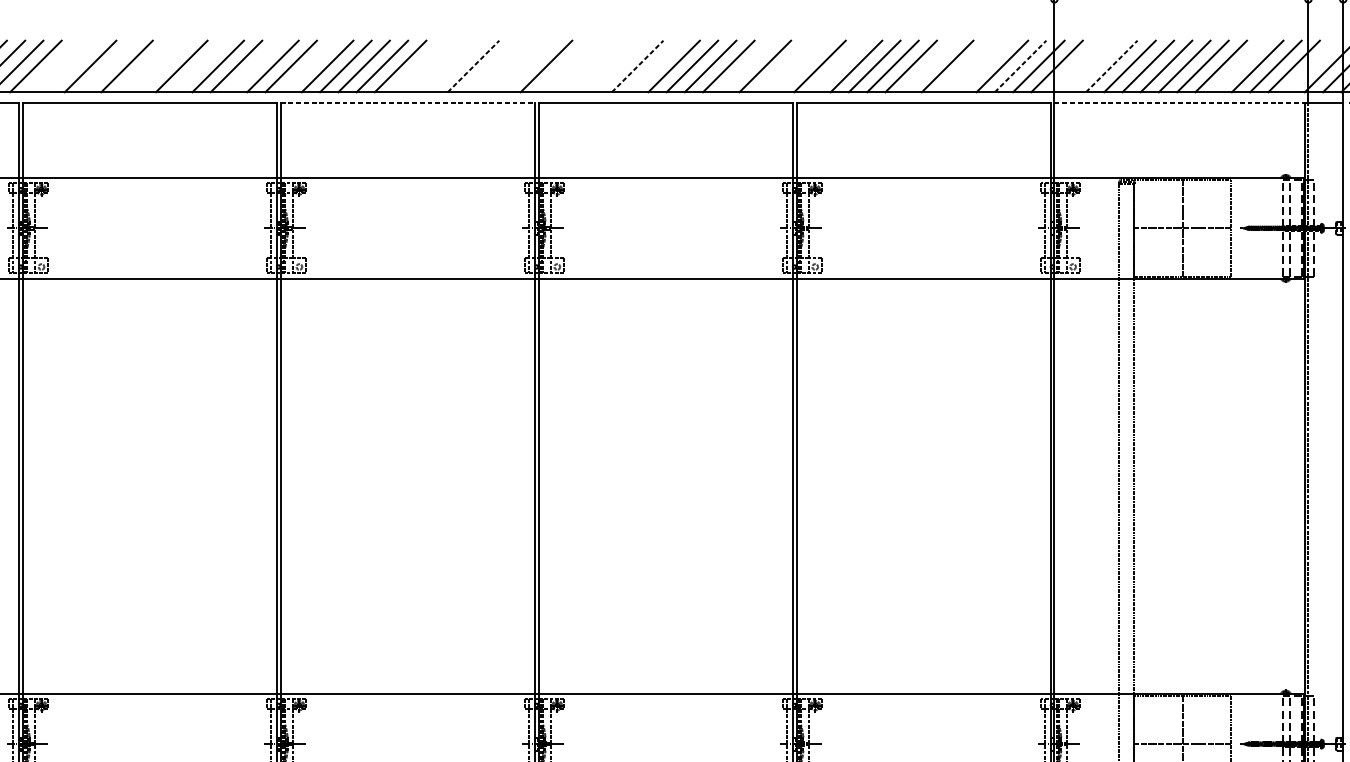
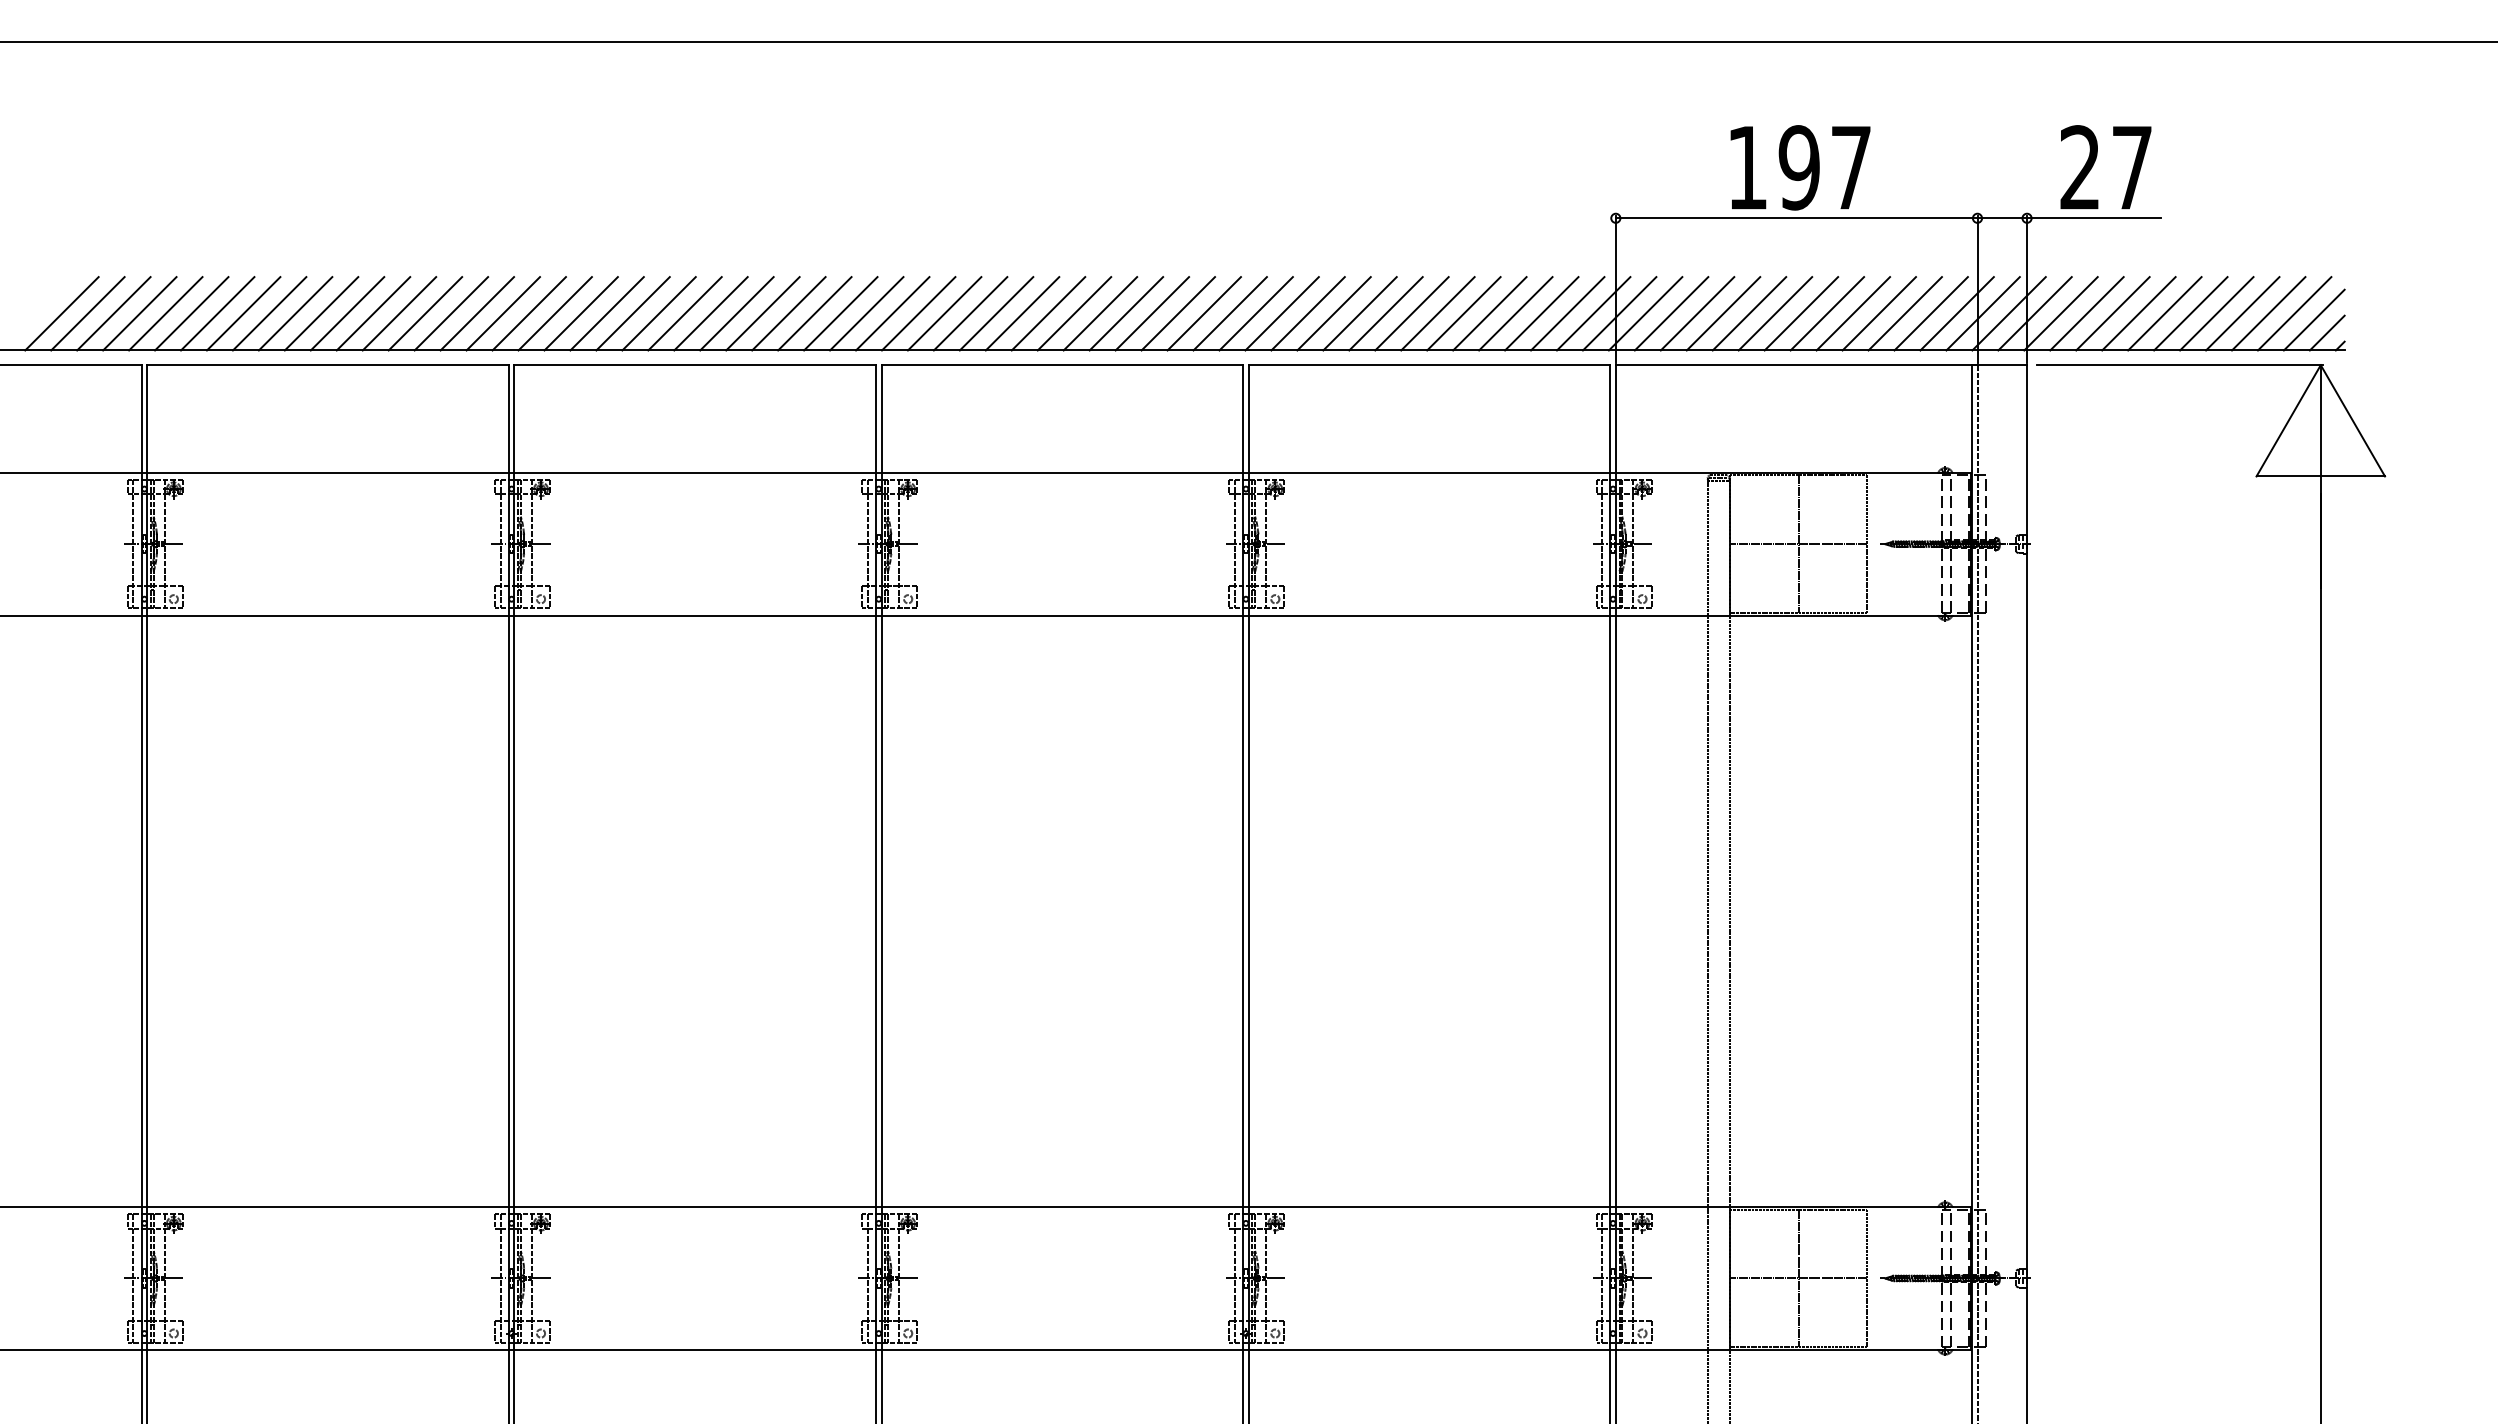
line: (53, 66) -> (191, 313), added
line: (72, 66) -> (217, 313), added
line: (108, 66) -> (269, 313), added
line: (145, 66) -> (321, 313), added
line: (163, 66) -> (347, 313), added
line: (200, 66) -> (399, 313), added
line: (254, 66) -> (477, 313), added
line: (308, 66) -> (554, 313), added
line: (418, 66) -> (710, 313), added
line: (436, 66) -> (736, 313), added
line: (455, 66) -> (762, 313), added
line: (473, 66) -> (788, 313), dashed -> solid
line: (491, 66) -> (814, 313), added
line: (509, 66) -> (840, 313), added
line: (528, 66) -> (866, 313), added
line: (564, 66) -> (918, 313), added
line: (582, 66) -> (944, 313), added
line: (601, 66) -> (970, 313), added
line: (619, 66) -> (996, 313), added
line: (637, 66) -> (1022, 313), dashed -> solid
line: (655, 66) -> (1048, 313), added
line: (747, 66) -> (1178, 313), added
line: (783, 66) -> (1229, 313), added
line: (801, 66) -> (1255, 313), added
line: (837, 66) -> (1307, 313), added
line: (929, 66) -> (1437, 313), added
line: (965, 66) -> (1489, 313), added
line: (983, 66) -> (1515, 313), added
line: (1020, 66) -> (1567, 313), dashed -> solid
line: (1075, 66) -> (1645, 313), added
line: (1093, 66) -> (1671, 313), added
line: (1111, 66) -> (1697, 313), dashed -> solid
line: (1239, 66) -> (1879, 313), added
line: (1311, 66) -> (1982, 313), added
line: (407, 102) -> (695, 365), dashed -> solid
line: (1179, 102) -> (1794, 365), dashed -> solid

